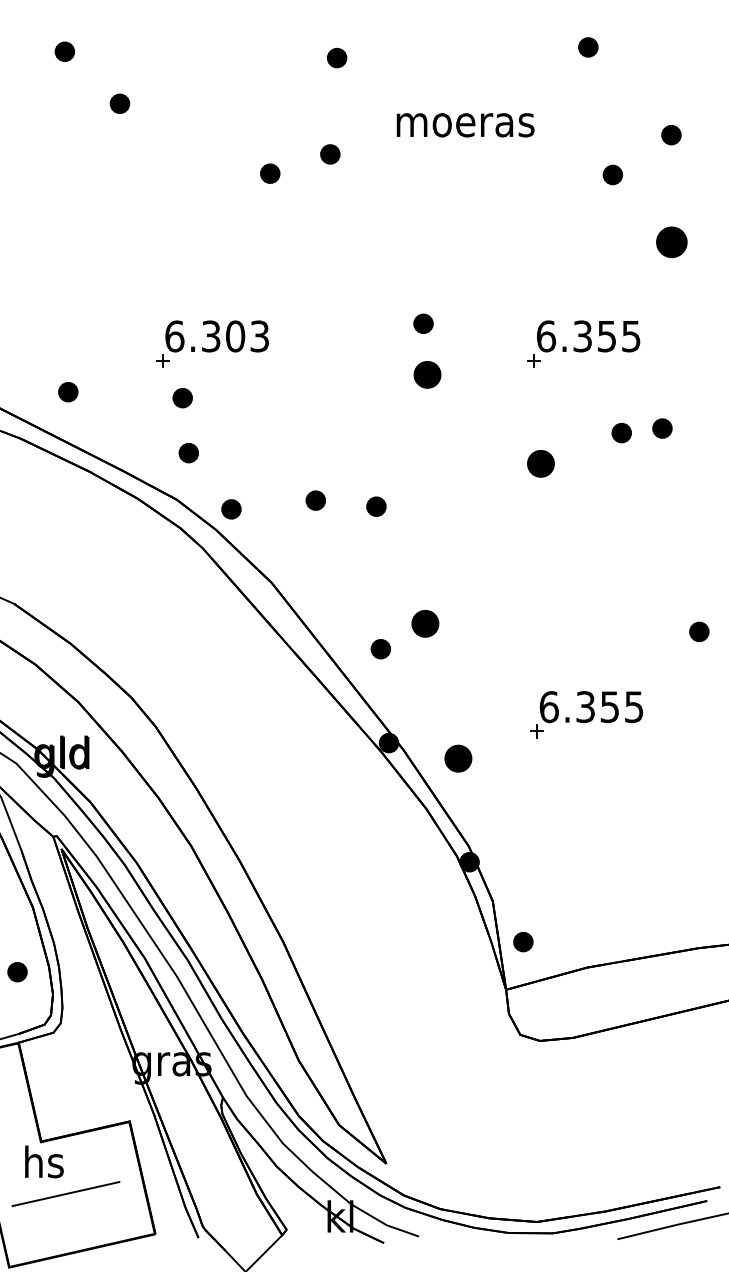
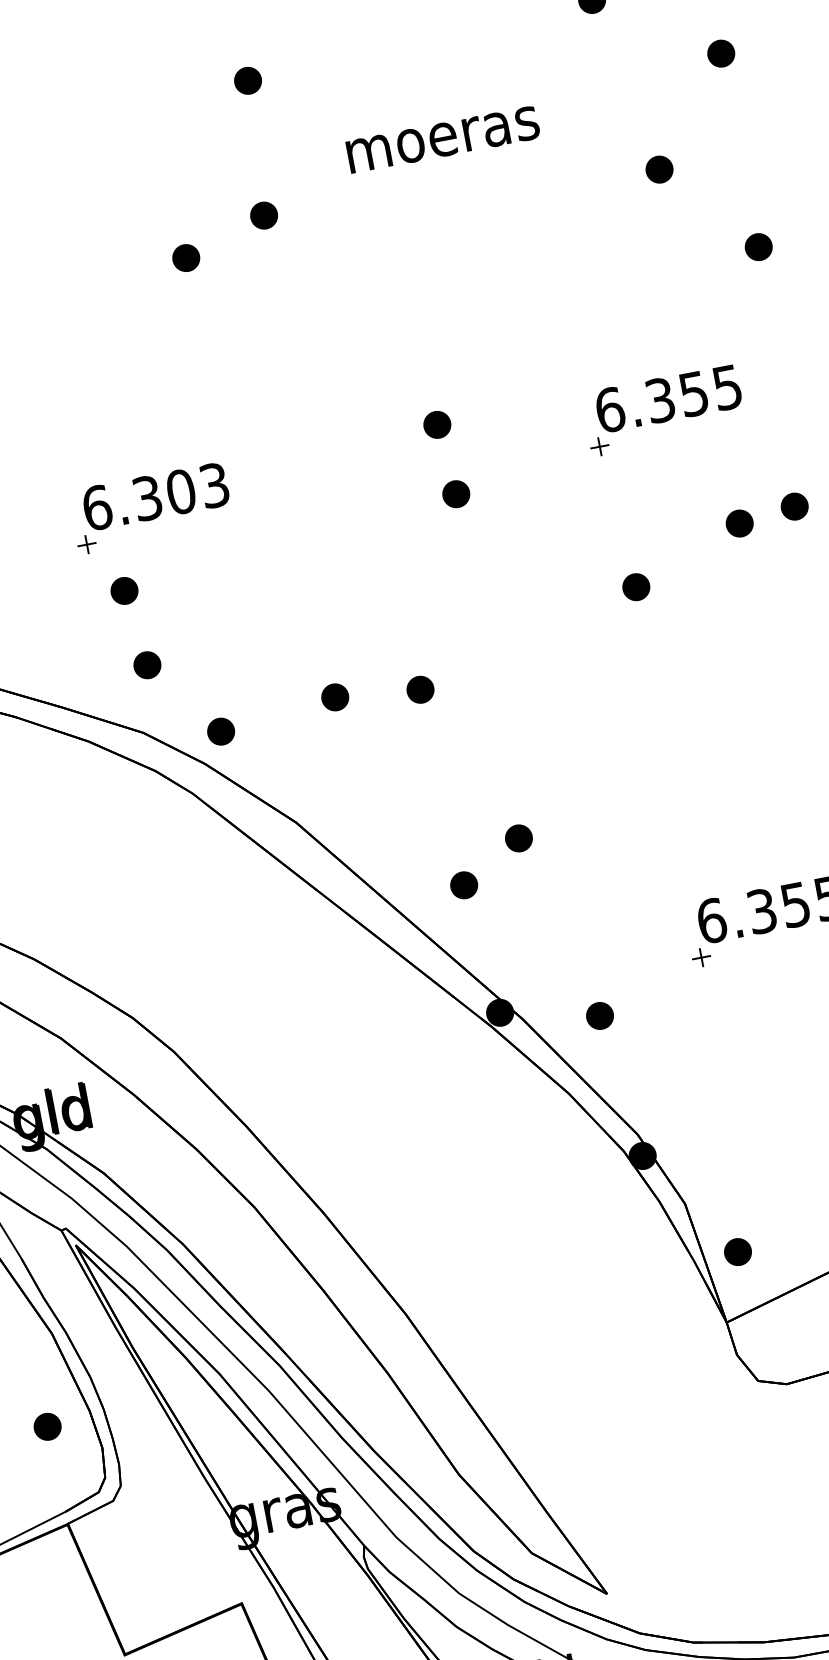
part: (671, 135) -> (721, 54), moved
part: (671, 242) -> (758, 247), size x0.62
part: (427, 374) -> (456, 493), size x0.71
part: (540, 463) -> (635, 586), size x0.71
part: (425, 623) -> (518, 838), size x0.71
part: (458, 758) -> (600, 1015), size x0.71

